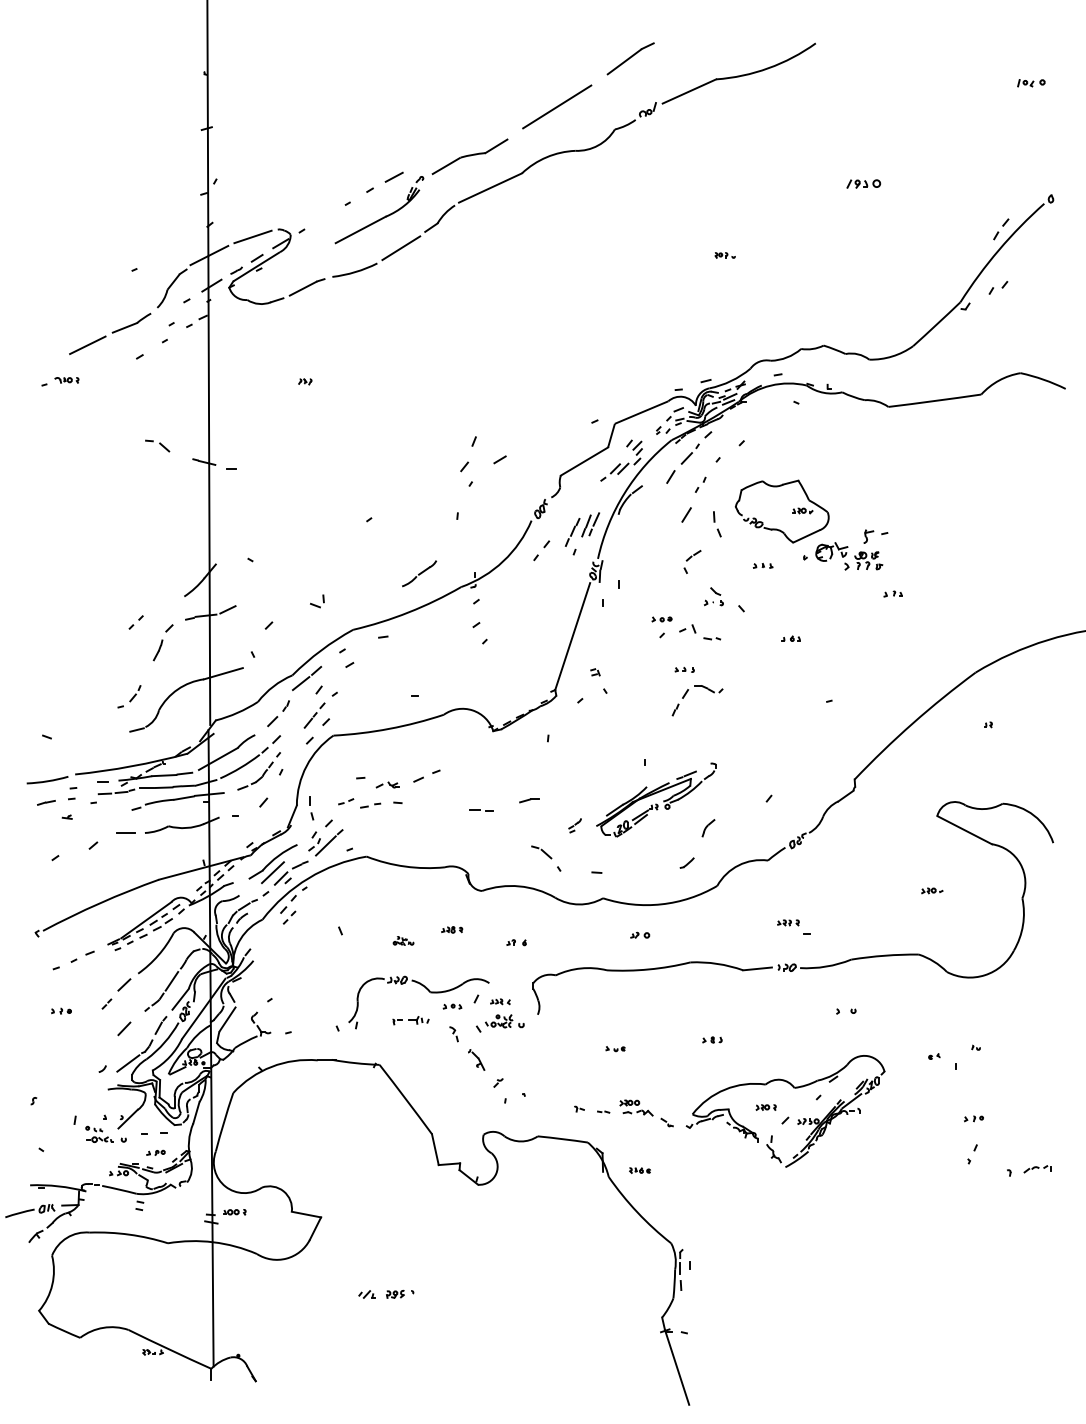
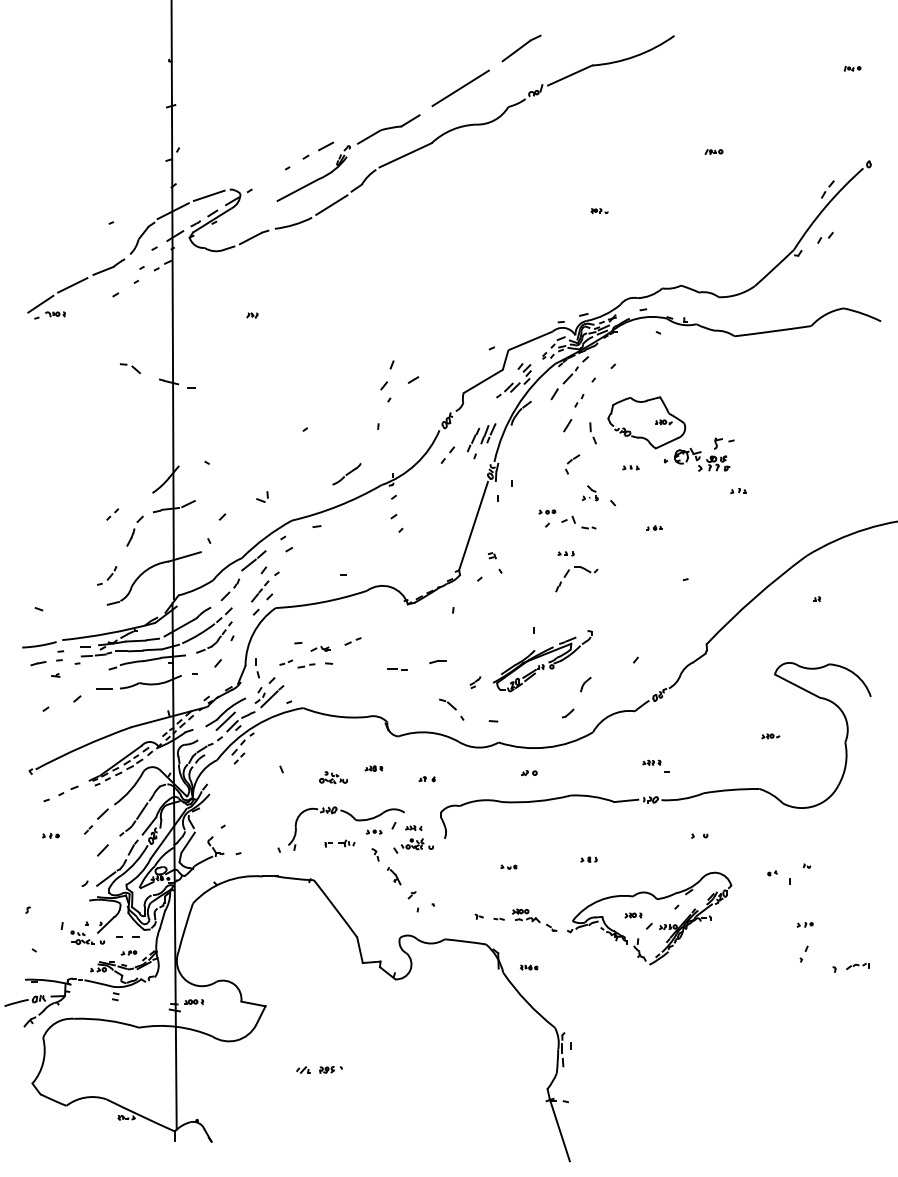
part: (1031, 82) -> (852, 68), size x0.71
part: (862, 183) -> (713, 151), size x0.62
line: (48, 367) -> (40, 303), added
part: (426, 776) -> (352, 641), size x0.71
part: (403, 940) -> (333, 777), size x1.67

